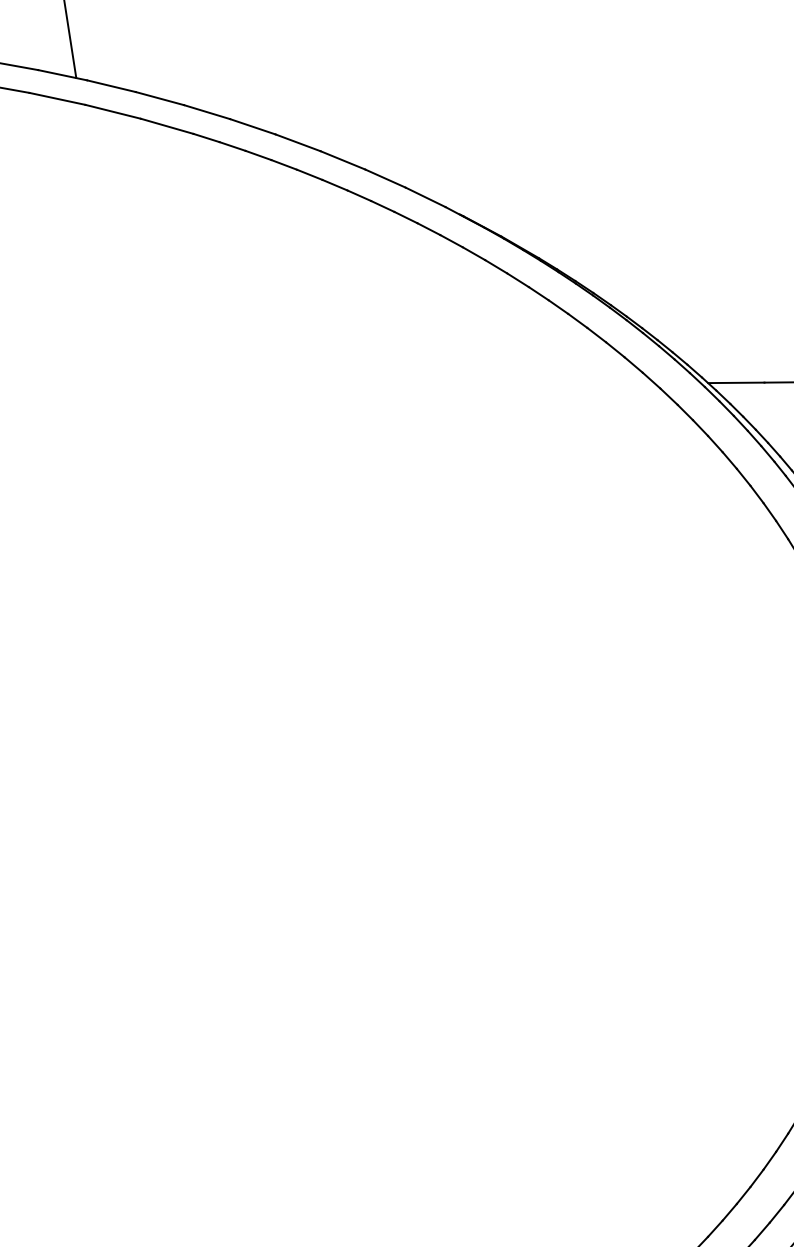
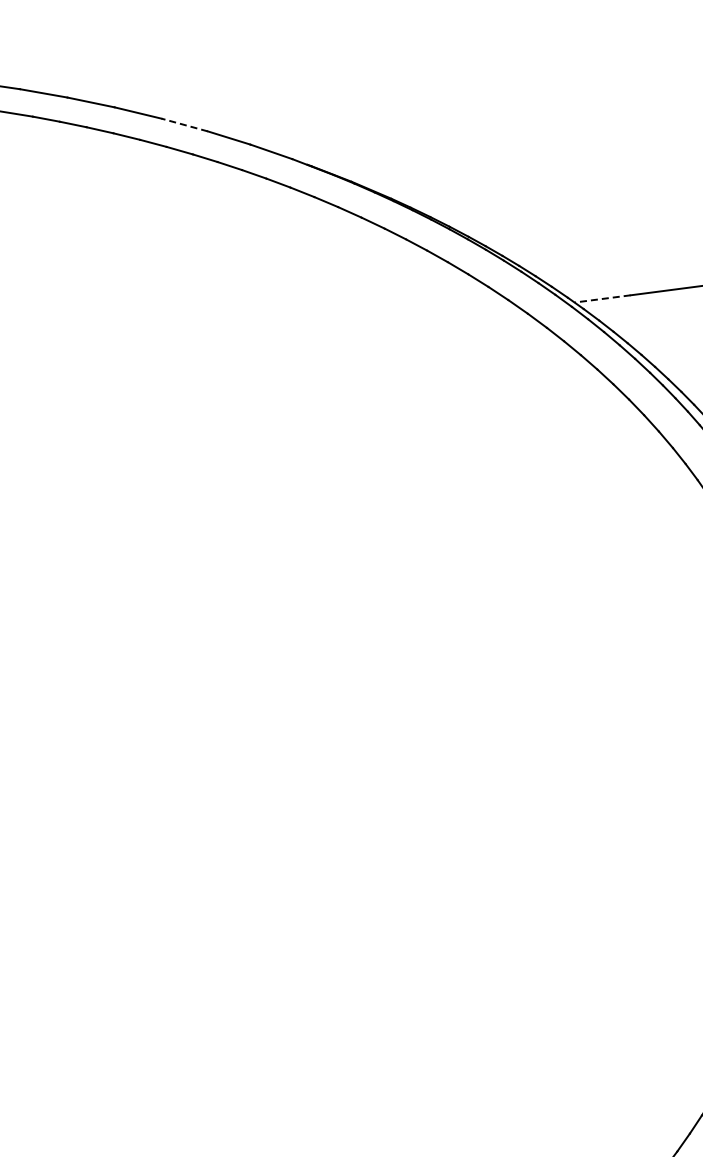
line: (342, 160) -> (184, 125), solid -> dashed
line: (735, 382) -> (601, 298), solid -> dashed

